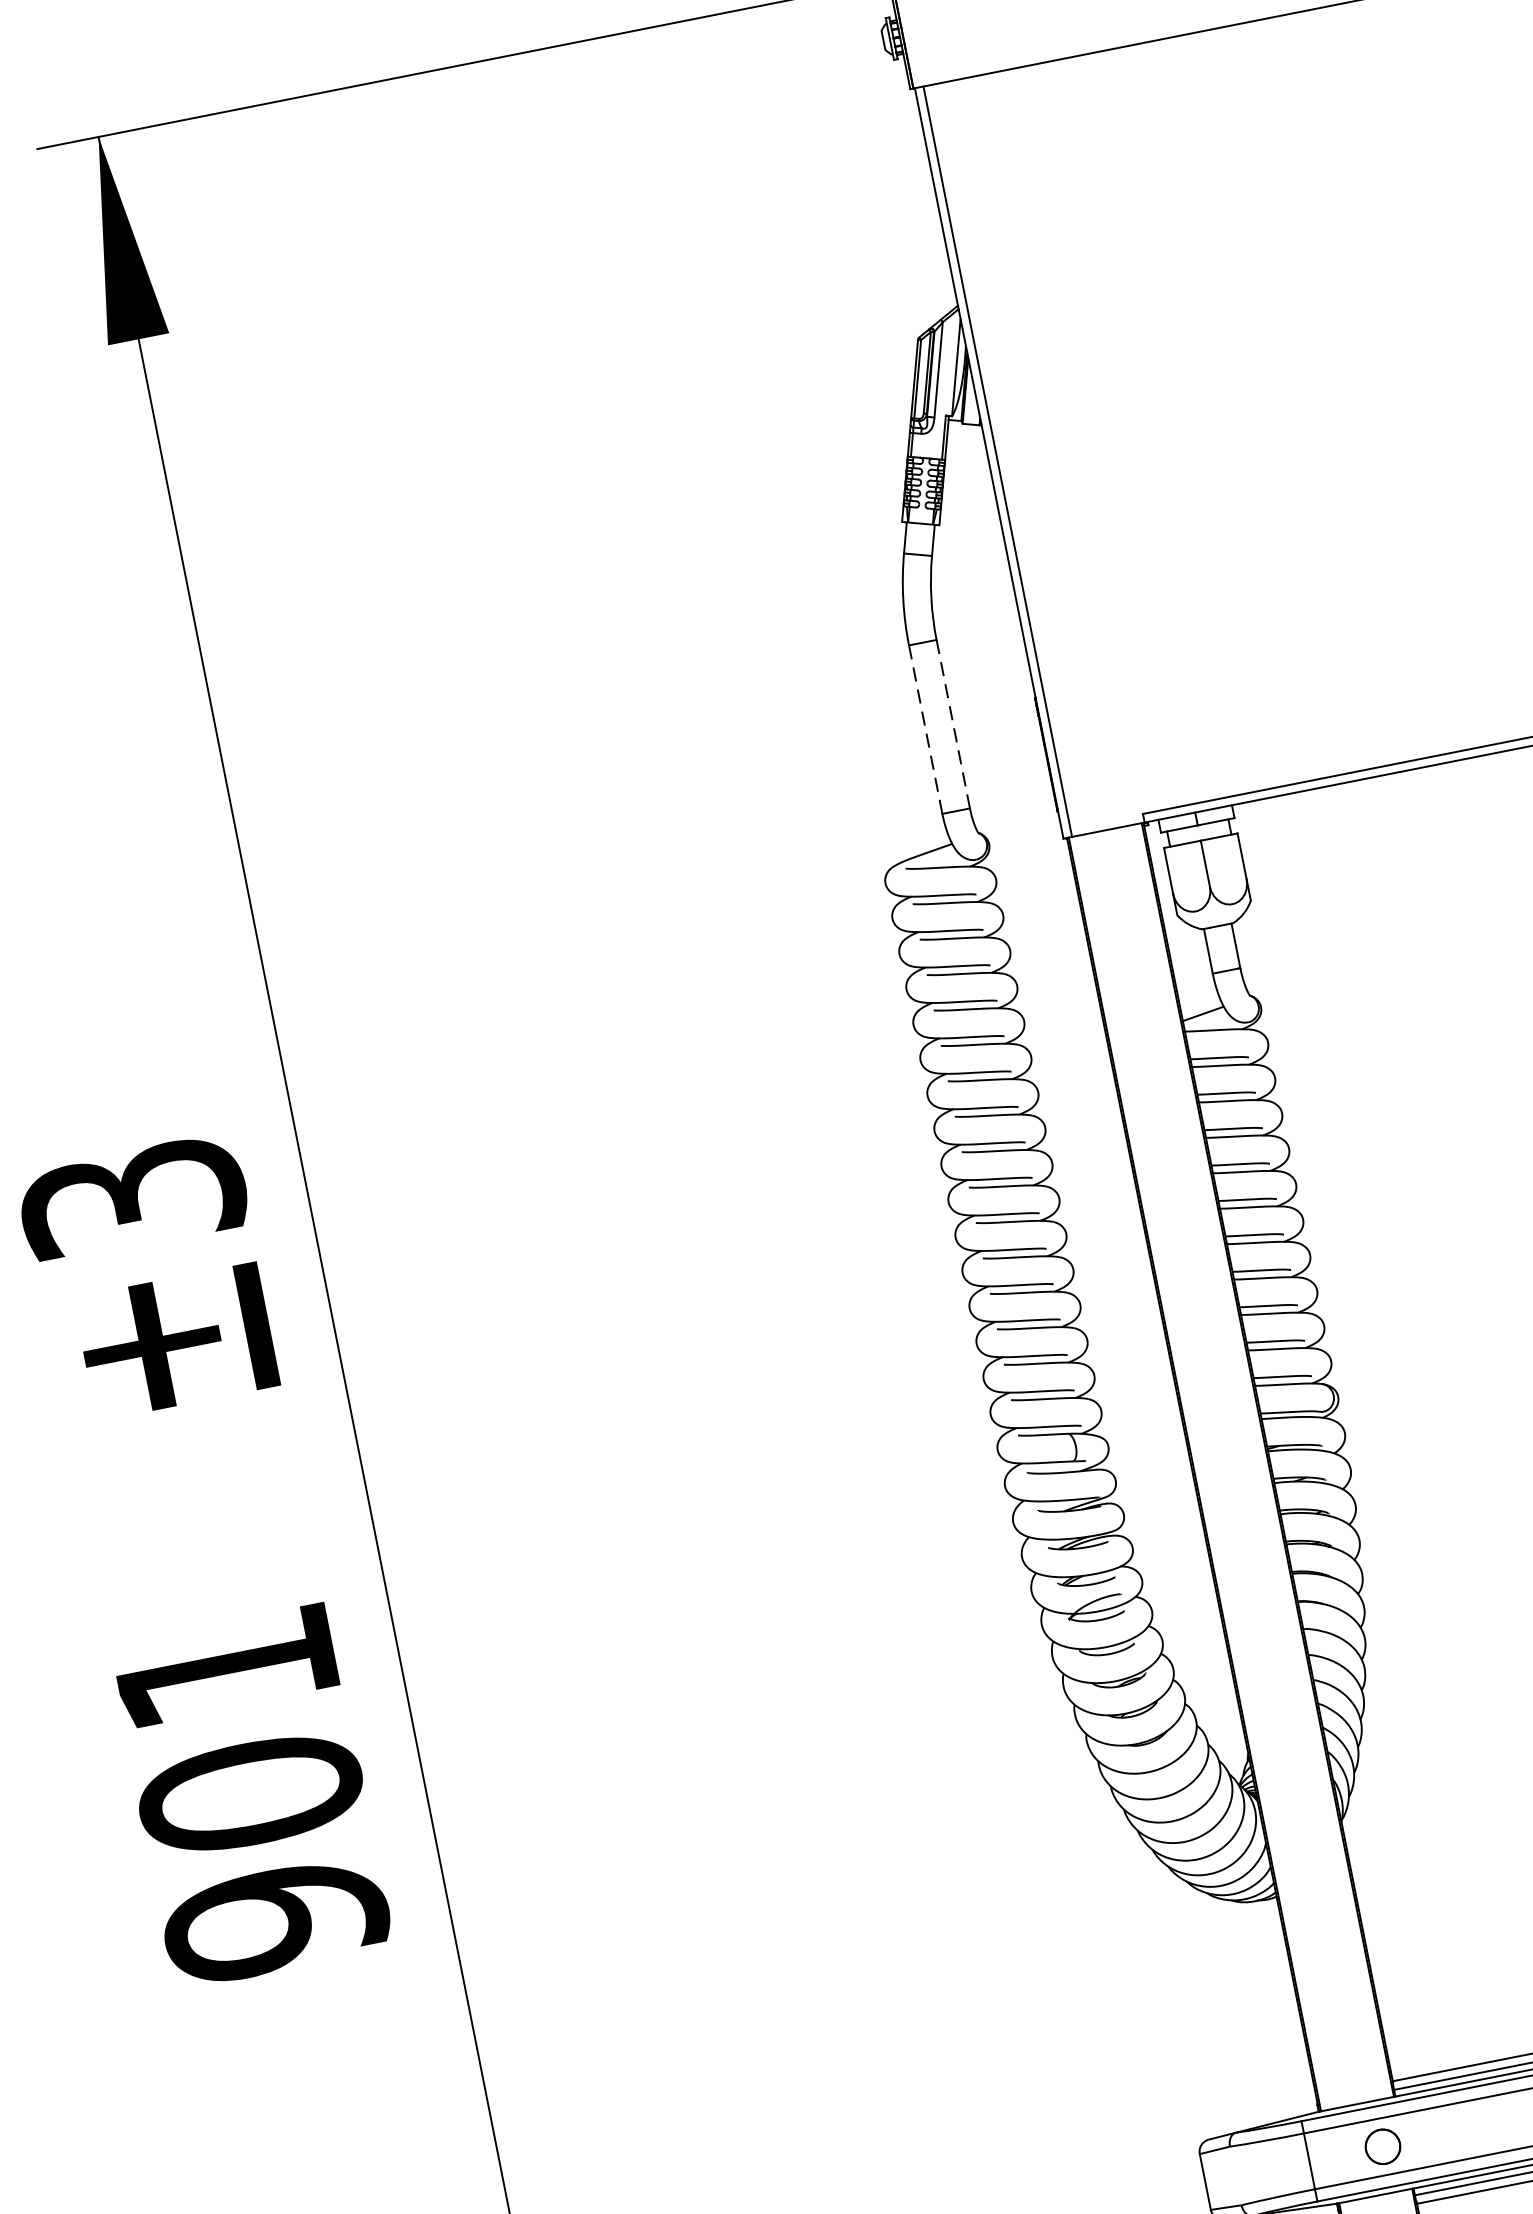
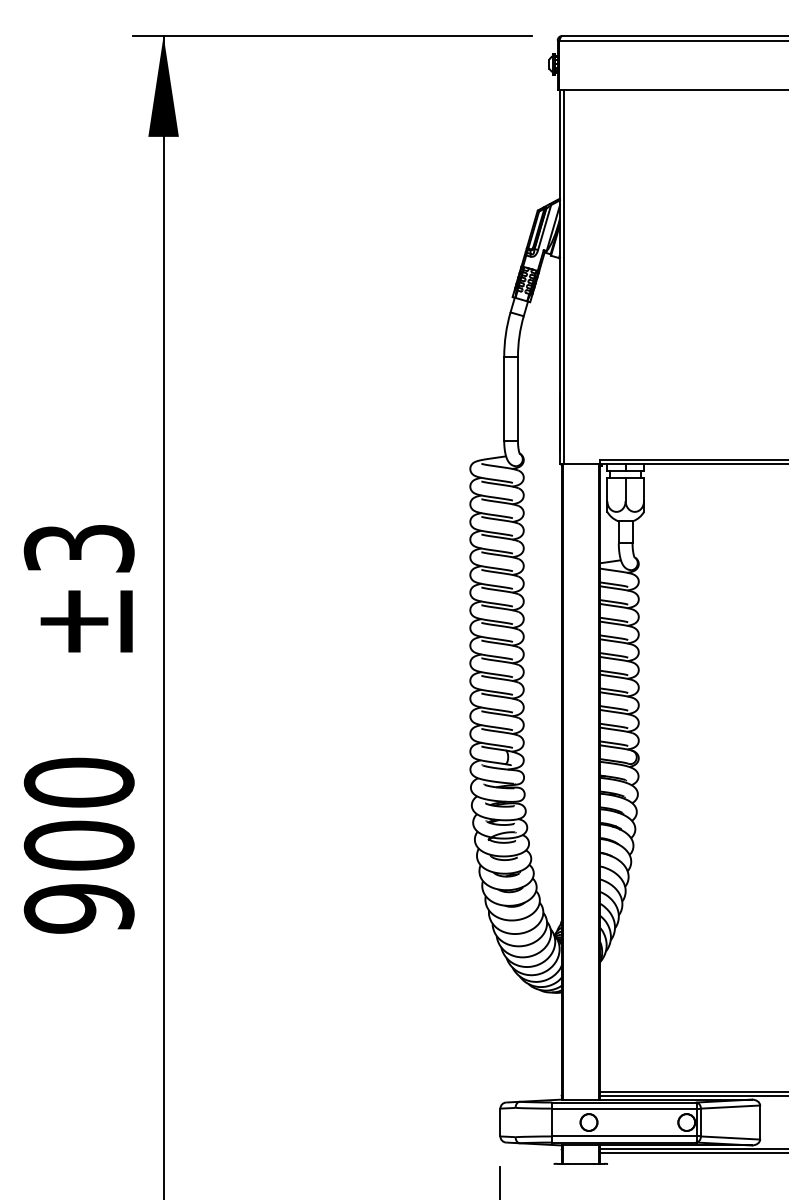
line: (952, 723) -> (517, 398), dashed -> solid
line: (926, 730) -> (504, 399), dashed -> solid
text: (224, 1667) -> (78, 782), 901 -> 900

